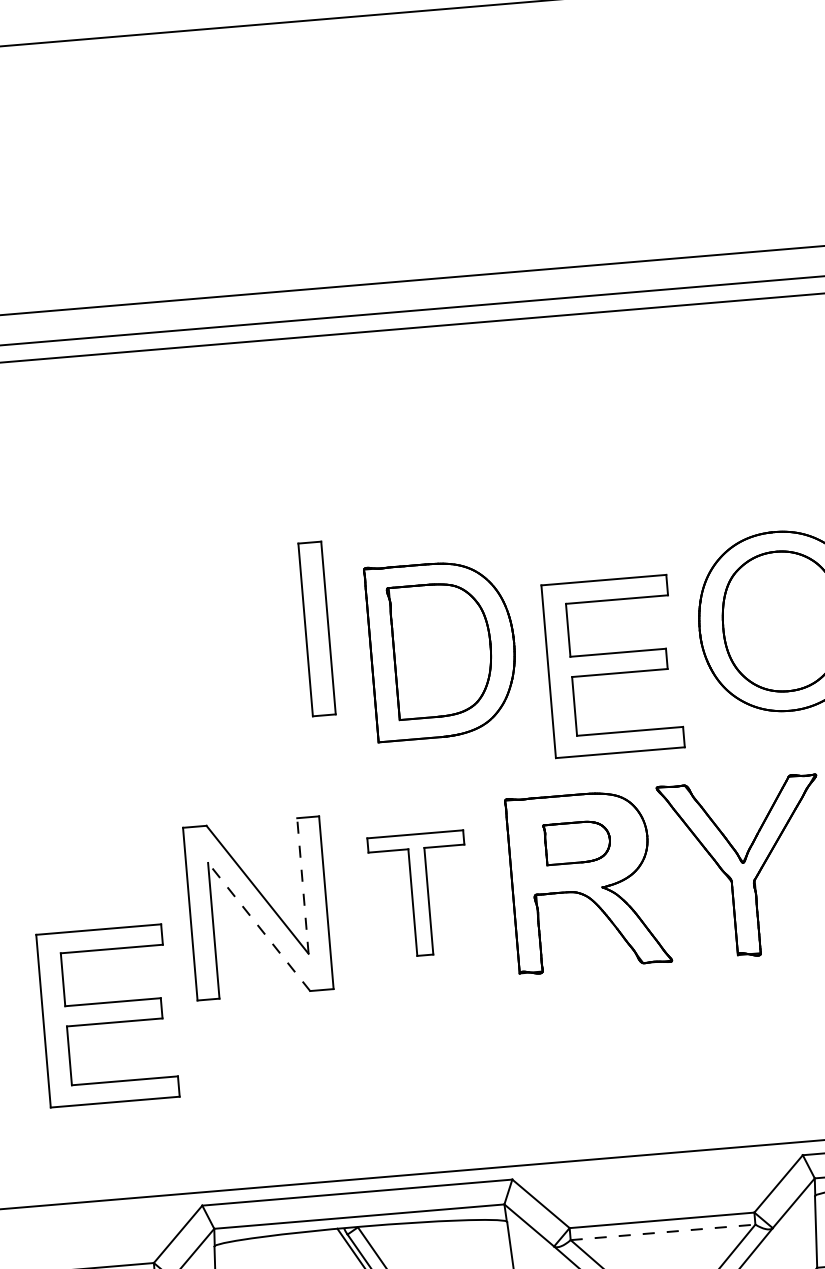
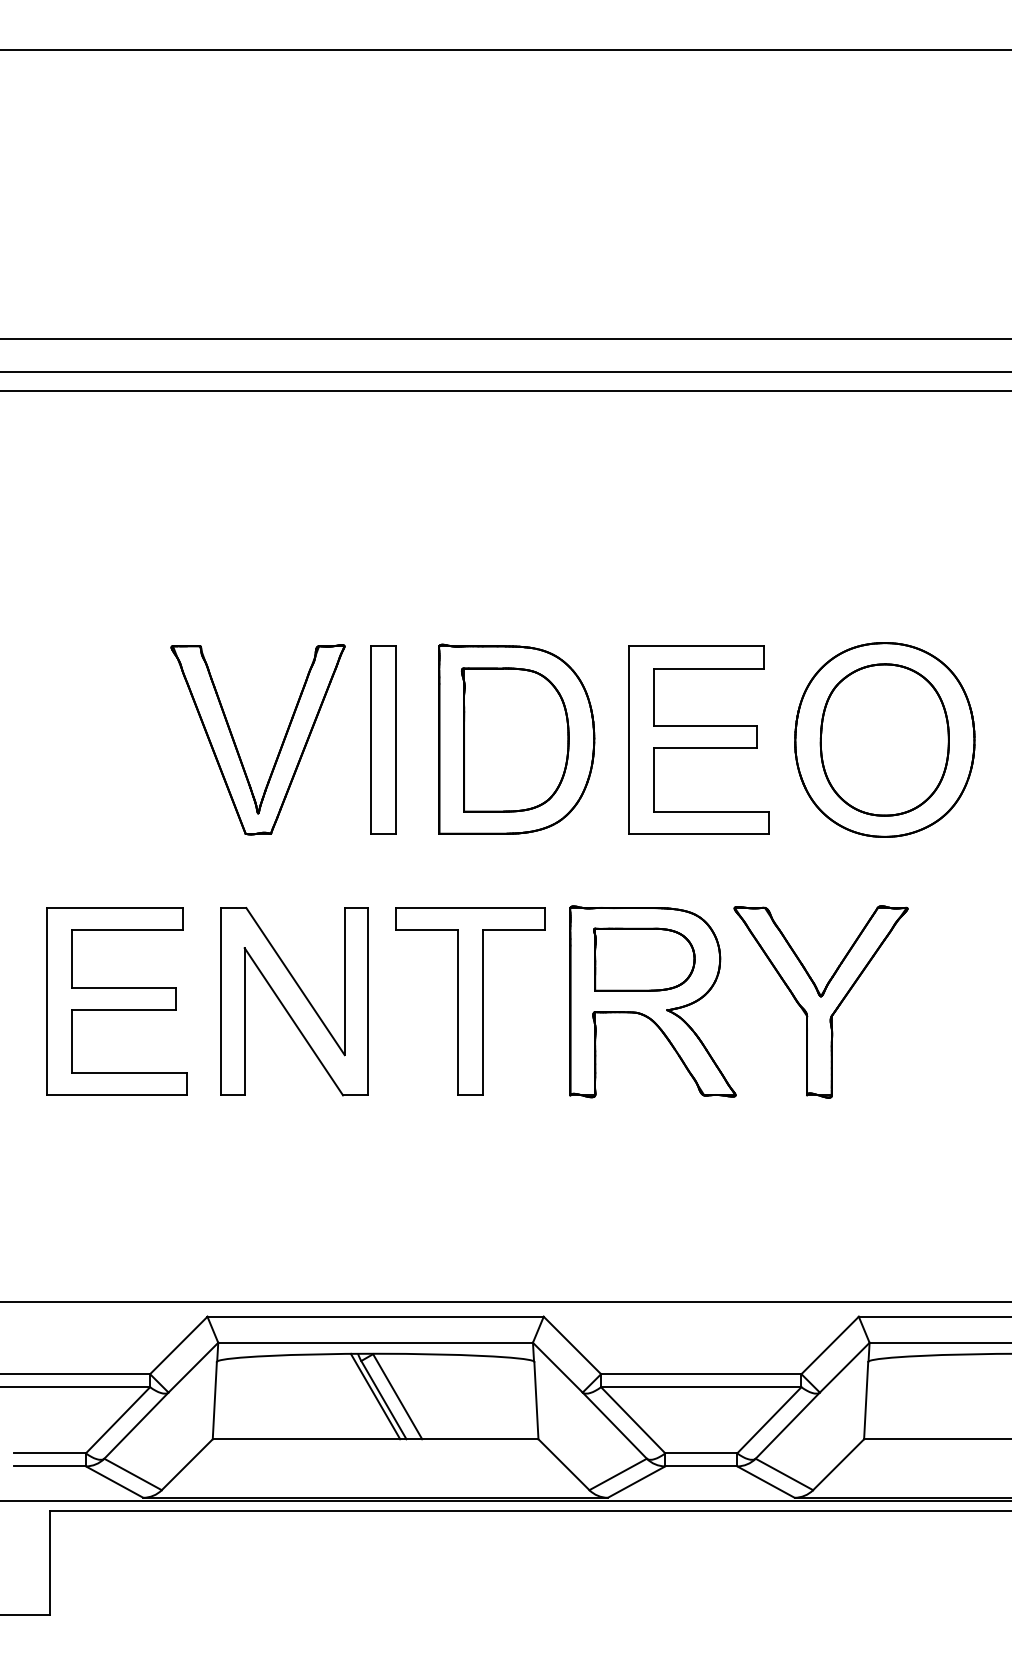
part: (317, 628) -> (383, 739), moved
part: (612, 665) -> (698, 739), moved
part: (185, 678) -> (237, 747), added
part: (577, 842) -> (644, 959), size x1.43
line: (302, 885) -> (344, 981), dashed -> solid
part: (420, 894) -> (470, 1001), size x1.43
line: (258, 926) -> (293, 1021), dashed -> solid
part: (107, 1015) -> (116, 1001), moved
line: (663, 1232) -> (701, 1387), dashed -> solid

